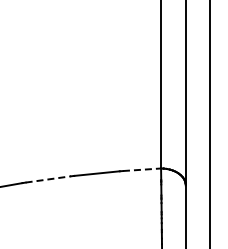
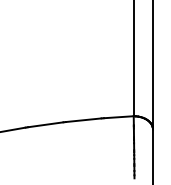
line: (142, 169) -> (119, 117), dashed -> solid
line: (48, 179) -> (45, 124), dashed -> solid

